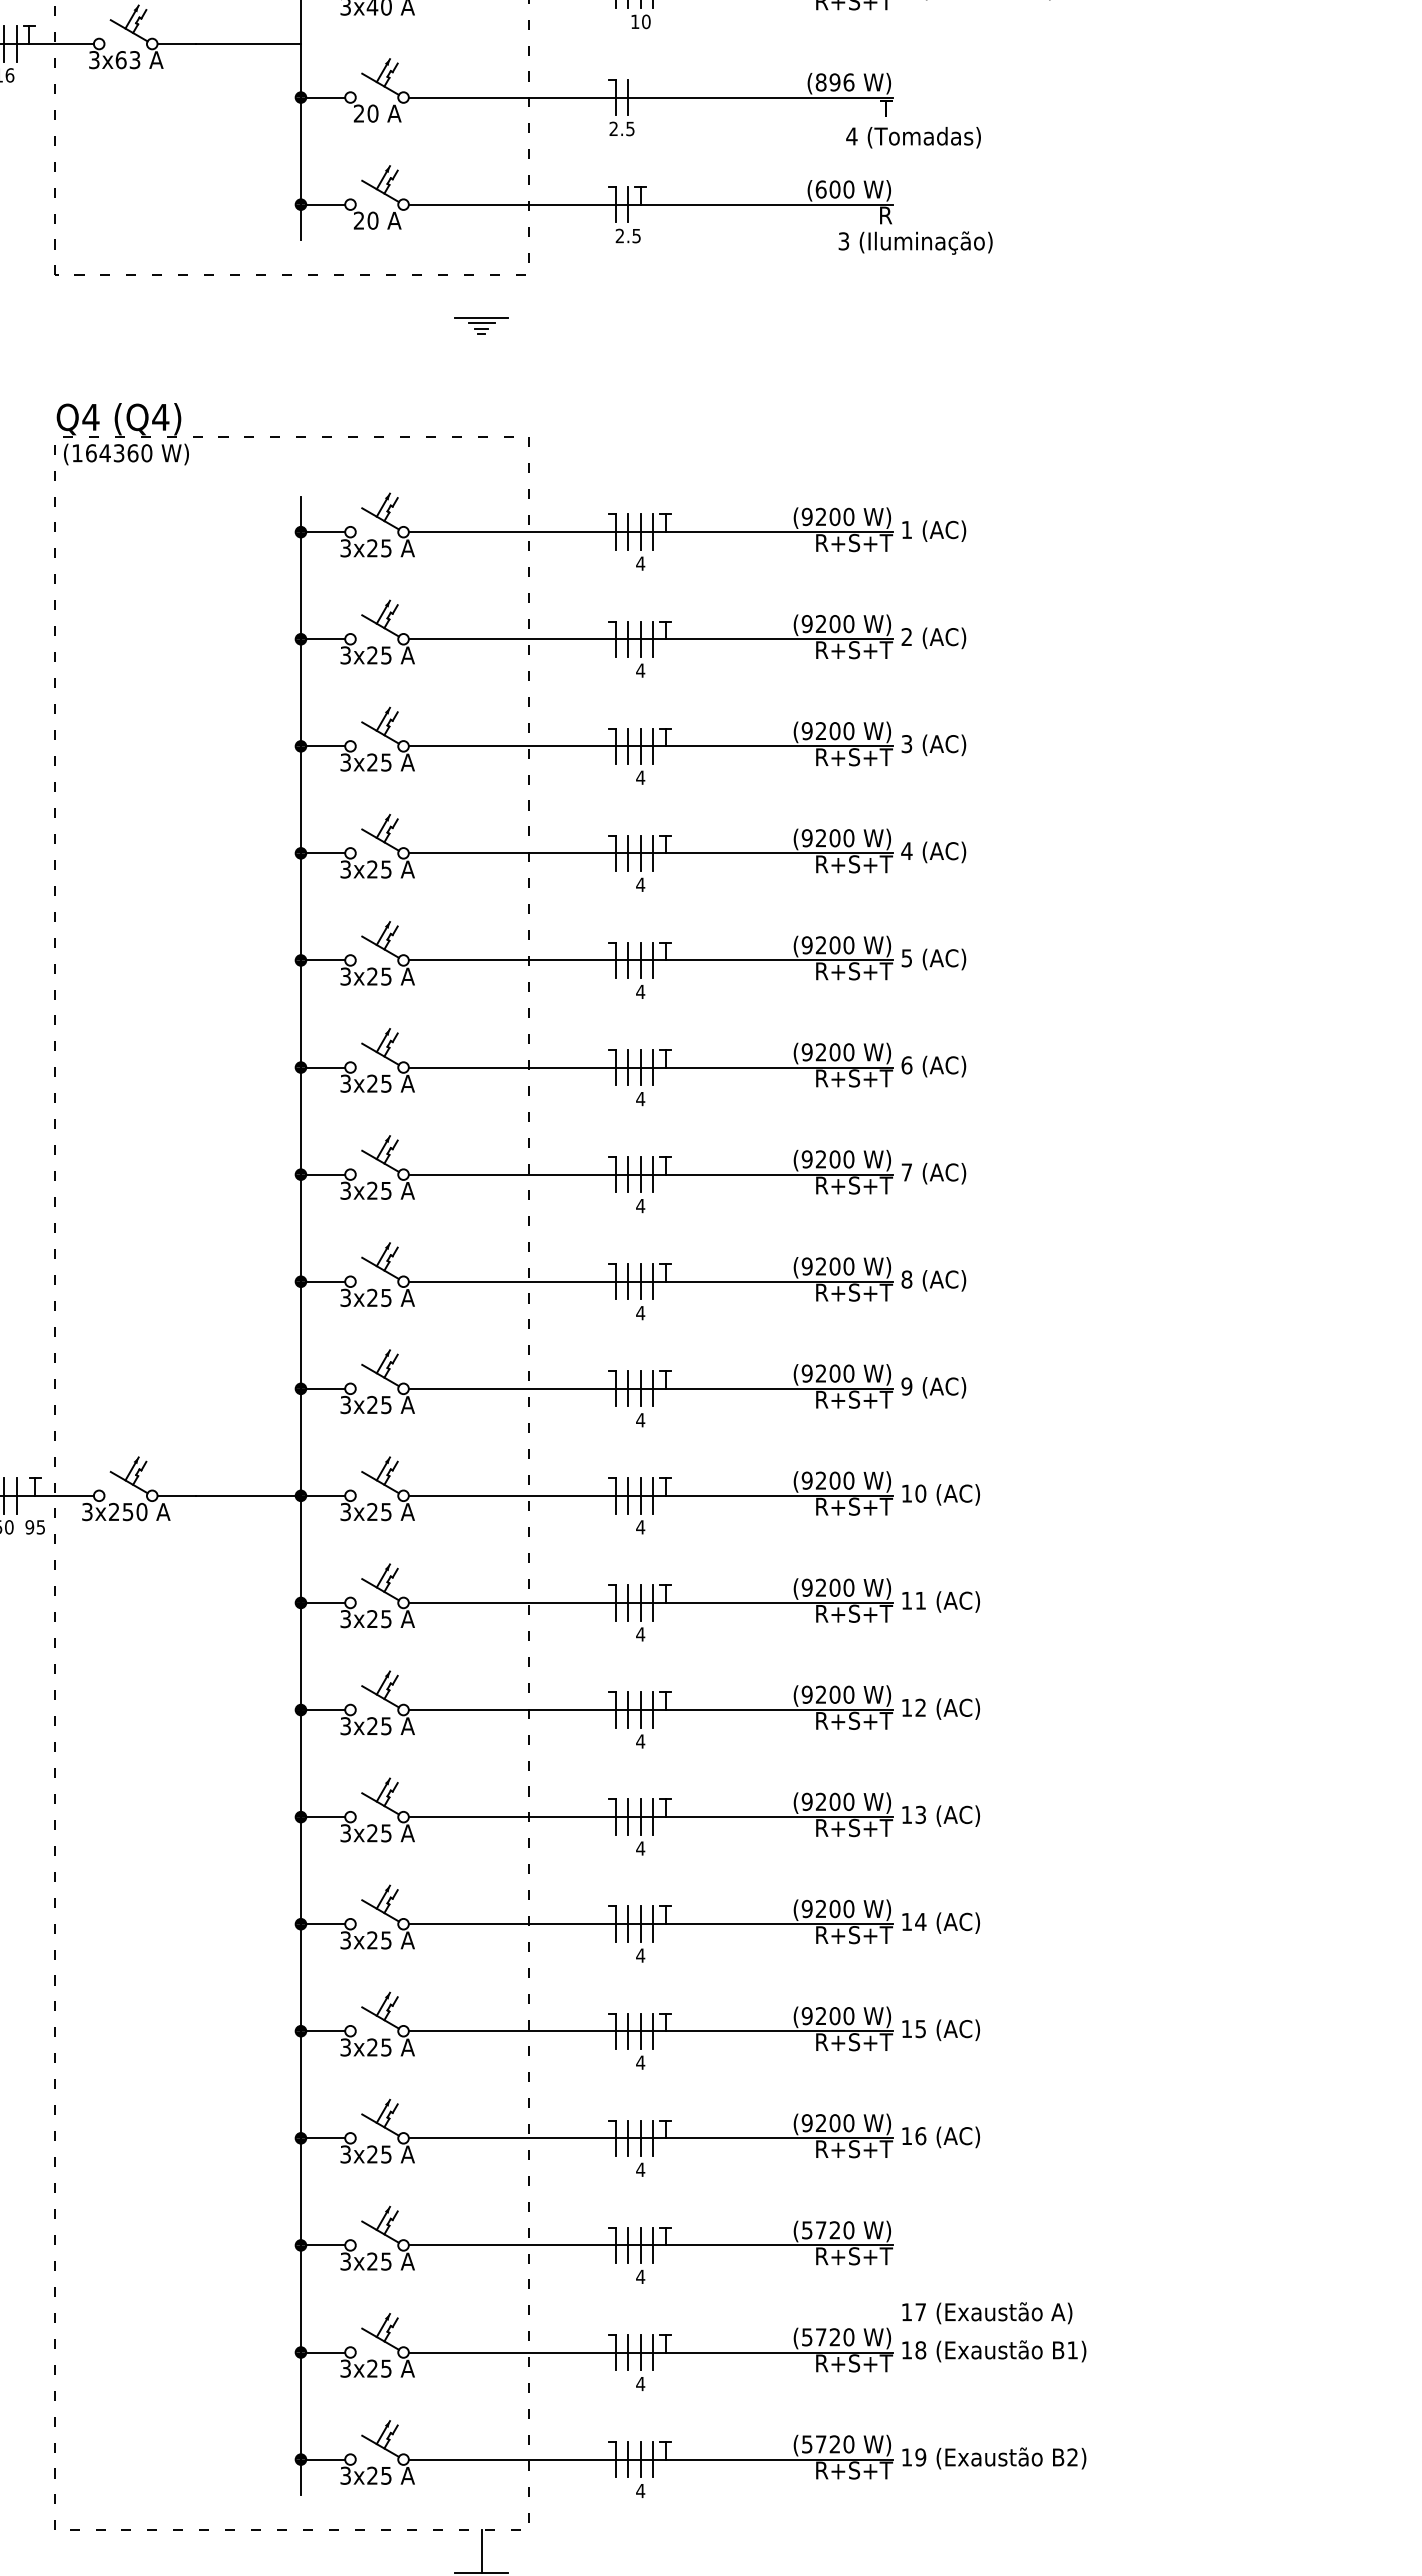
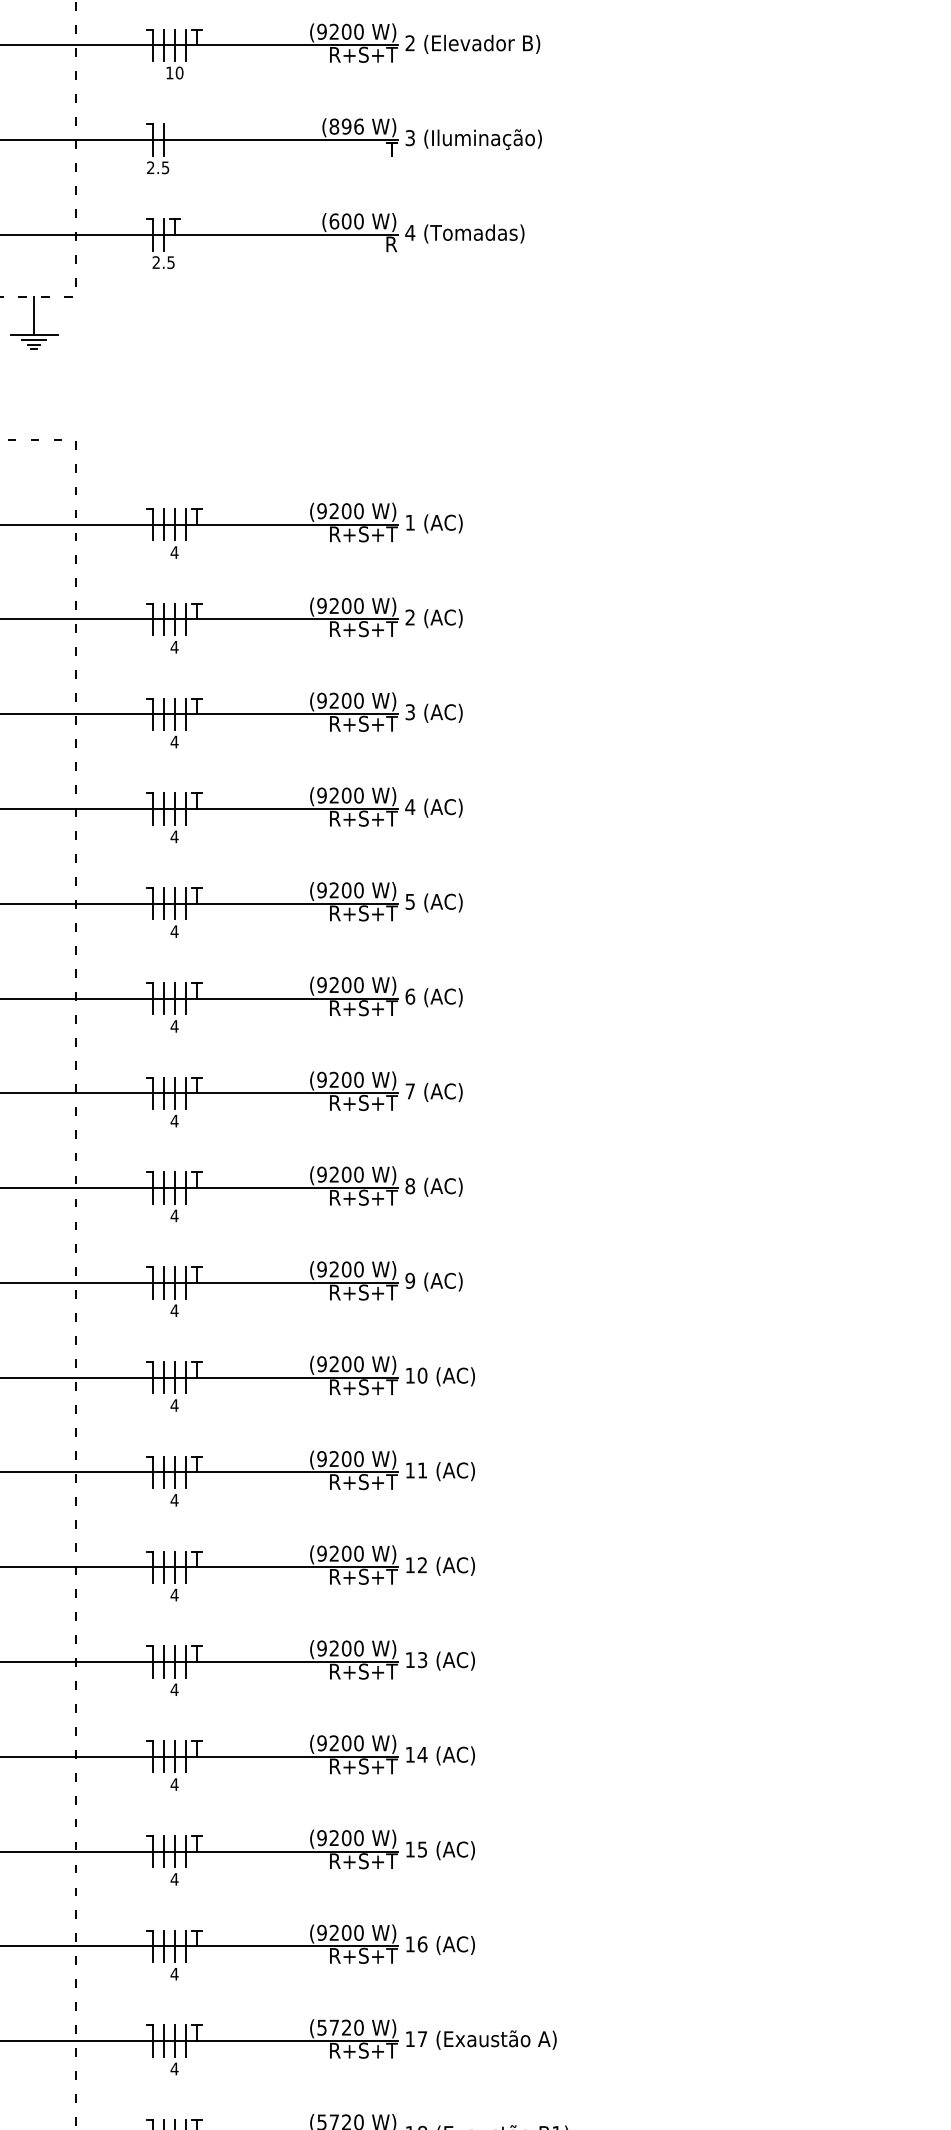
text: (913, 137) -> (464, 233), moved
text: (915, 242) -> (473, 139), moved
line: (481, 296) -> (33, 316), added
text: (987, 2313) -> (481, 2040), moved

